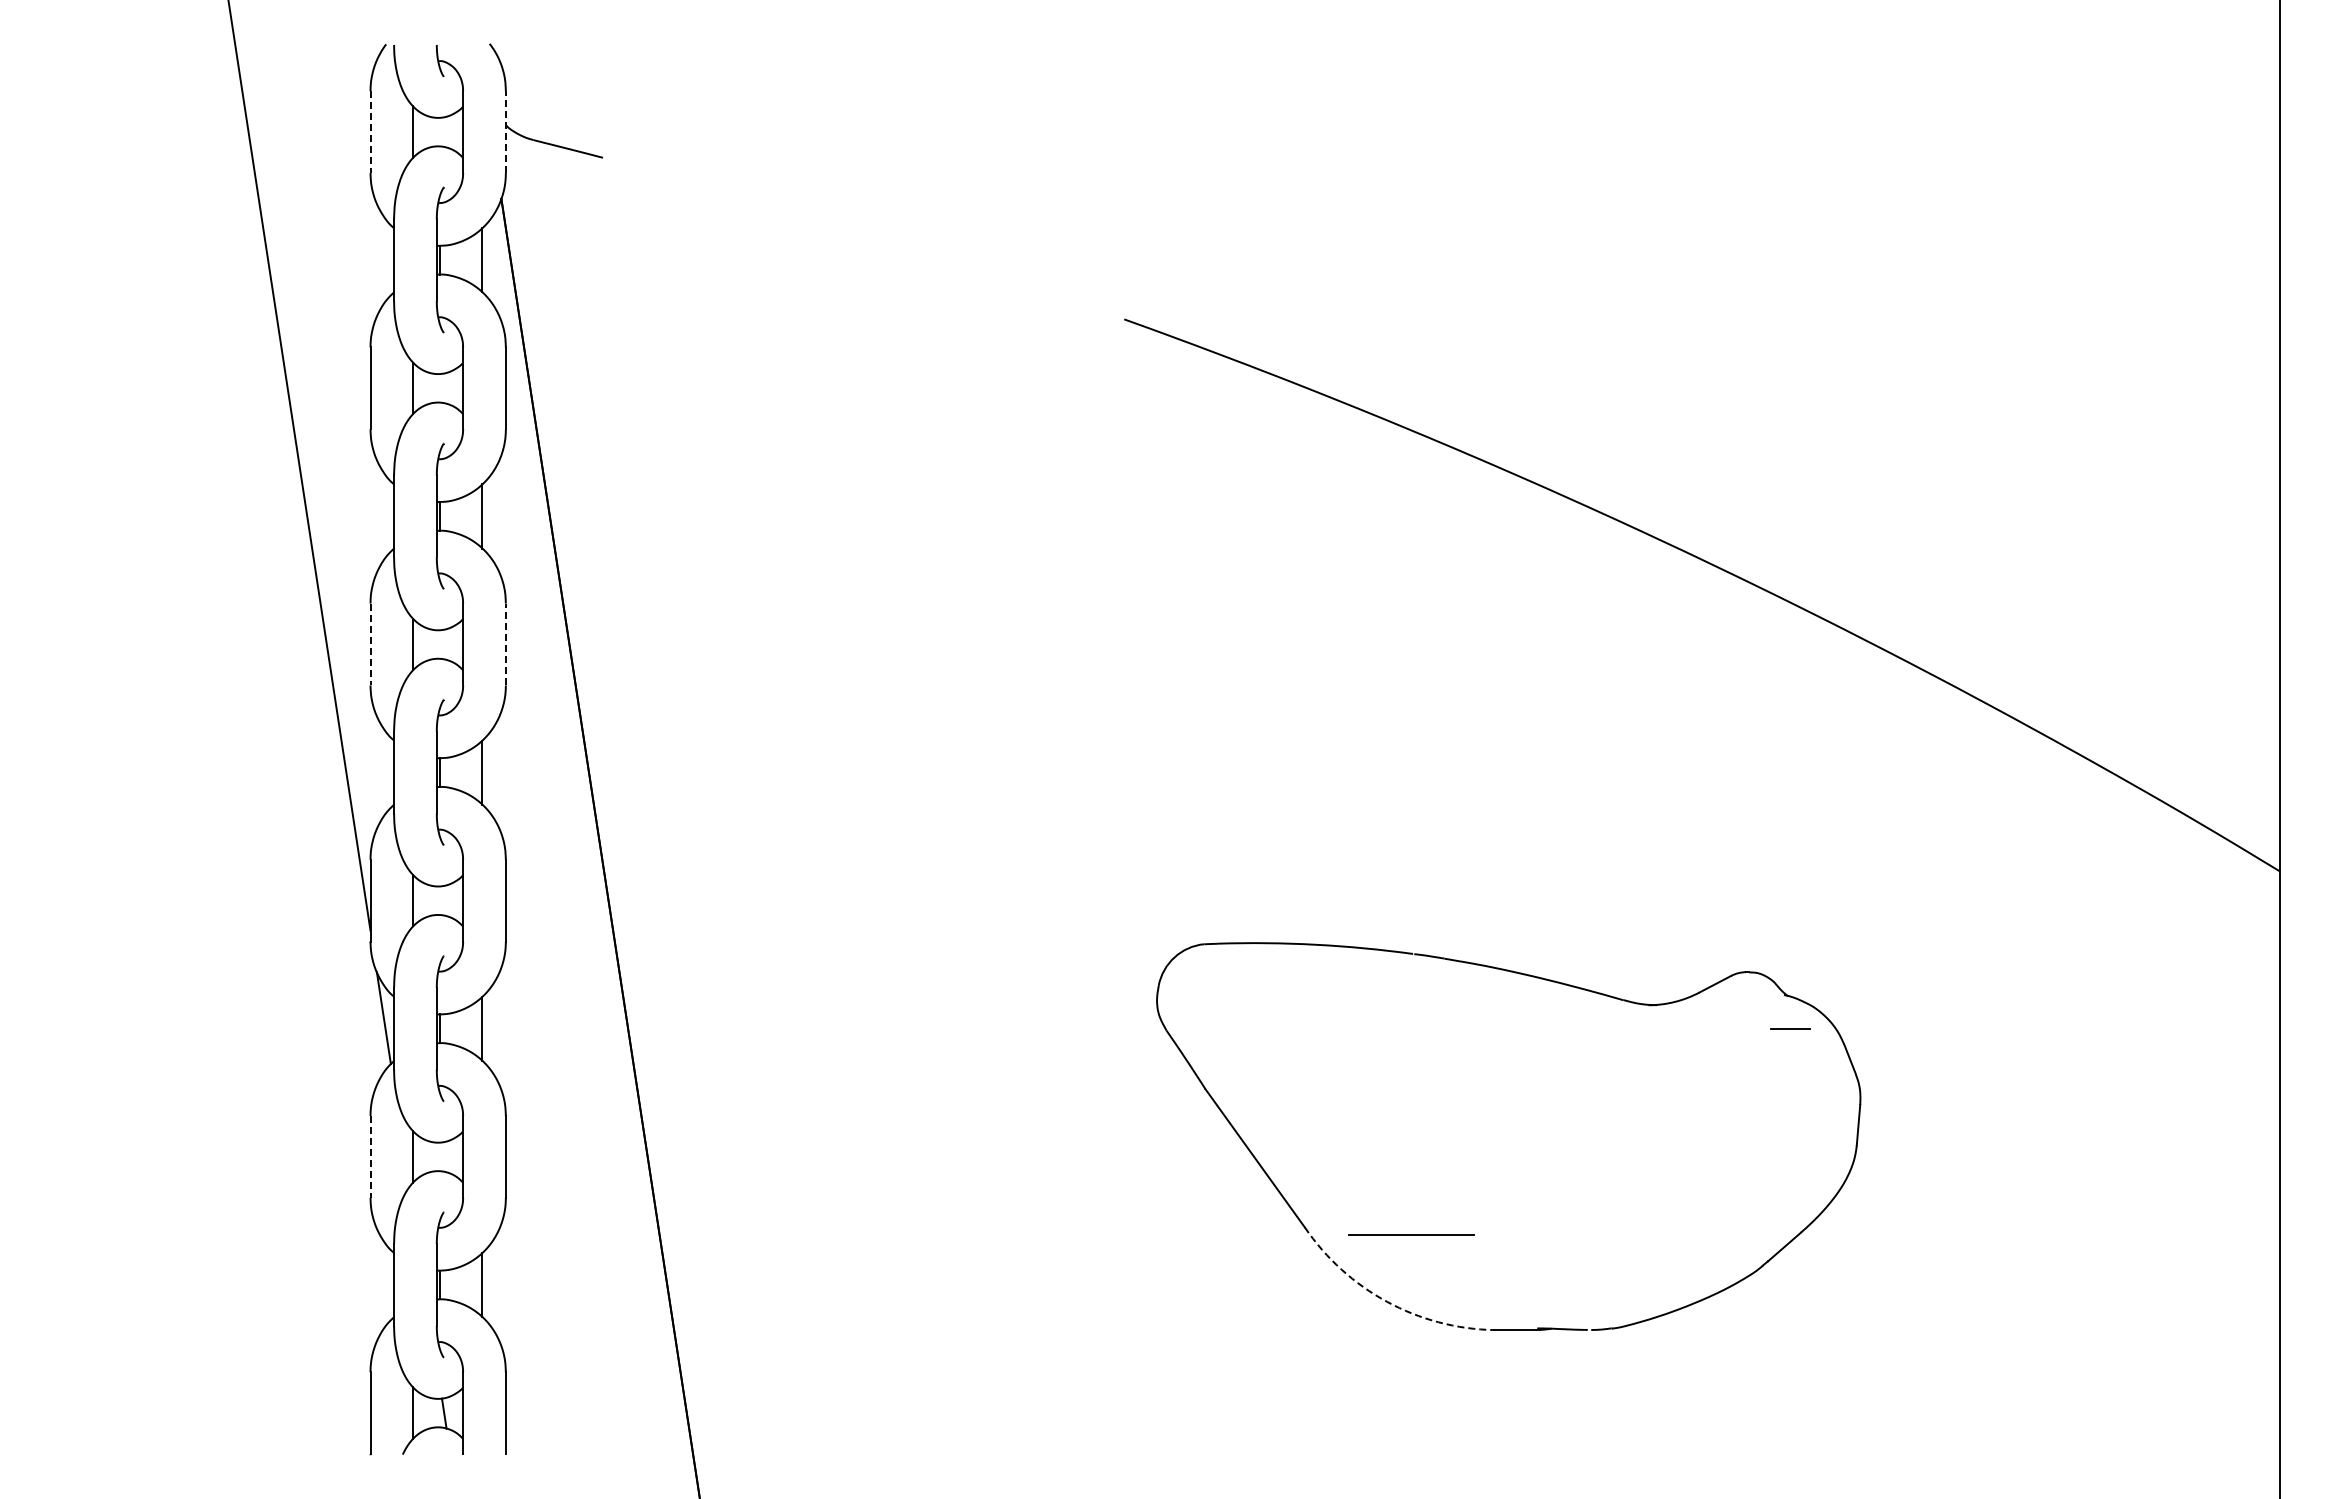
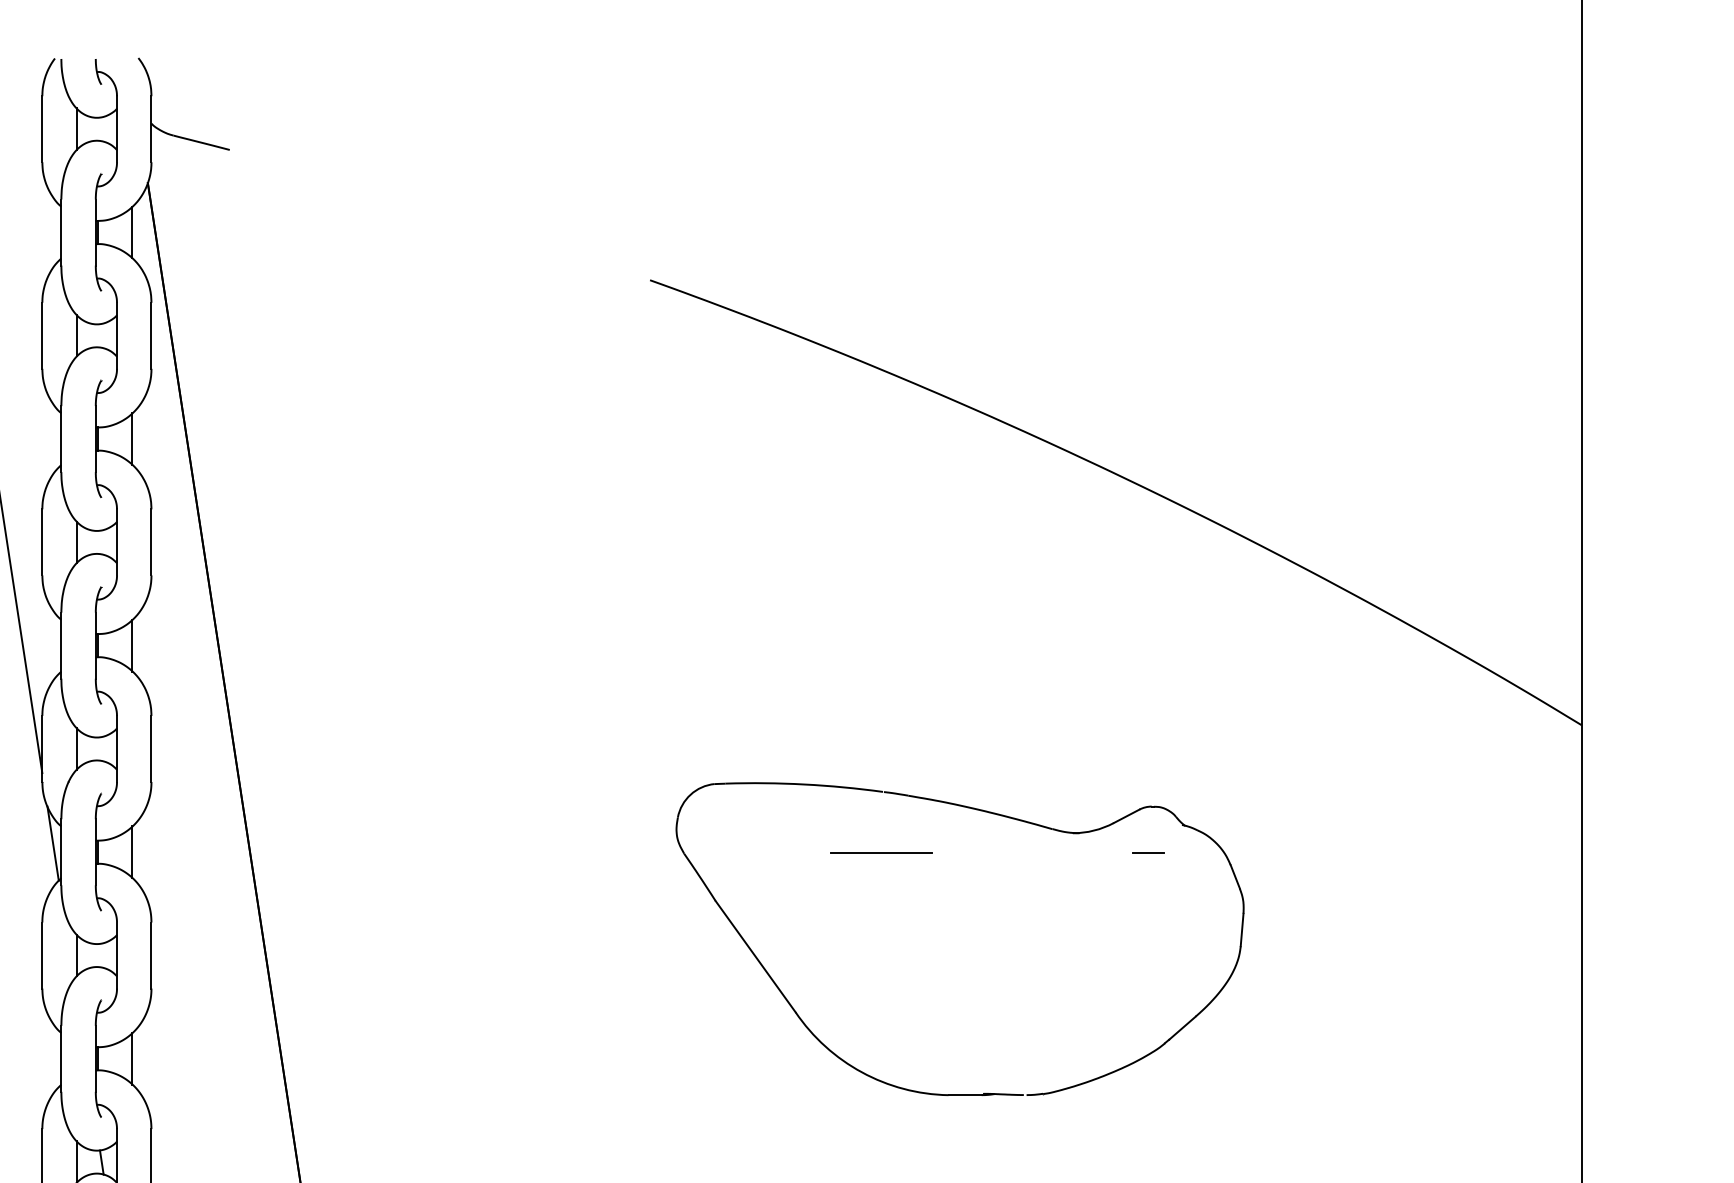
line: (370, 132) -> (42, 129), dashed -> solid
line: (505, 132) -> (151, 129), dashed -> solid
line: (370, 644) -> (42, 542), dashed -> solid
line: (505, 644) -> (151, 542), dashed -> solid
line: (1790, 1028) -> (1148, 852), moved
line: (370, 1156) -> (42, 955), dashed -> solid
line: (1411, 1234) -> (881, 852), moved
arc: (1387, 1301) -> (862, 1072), dashed -> solid

